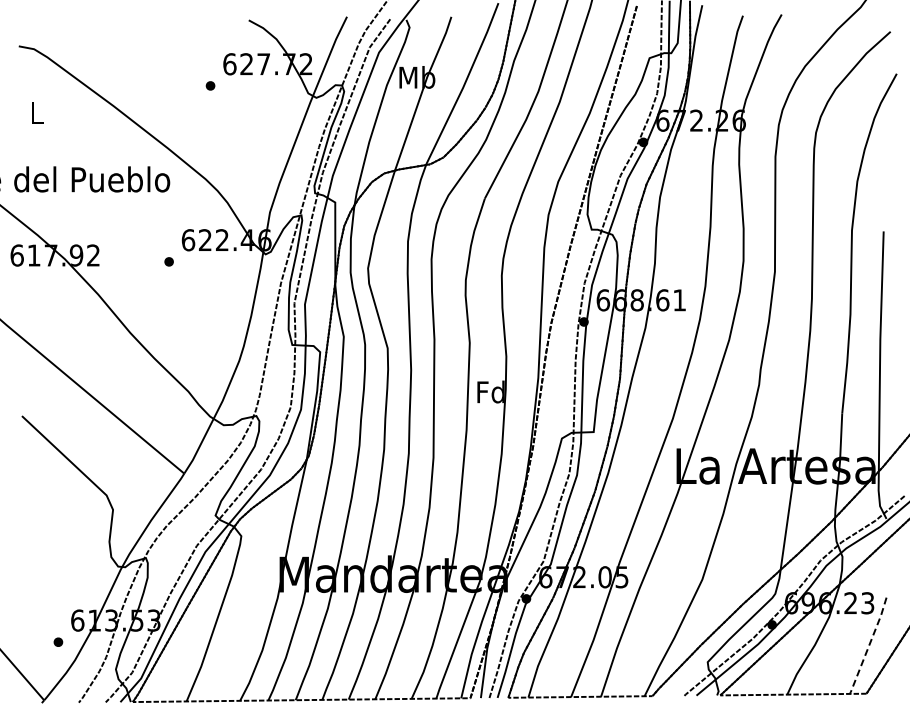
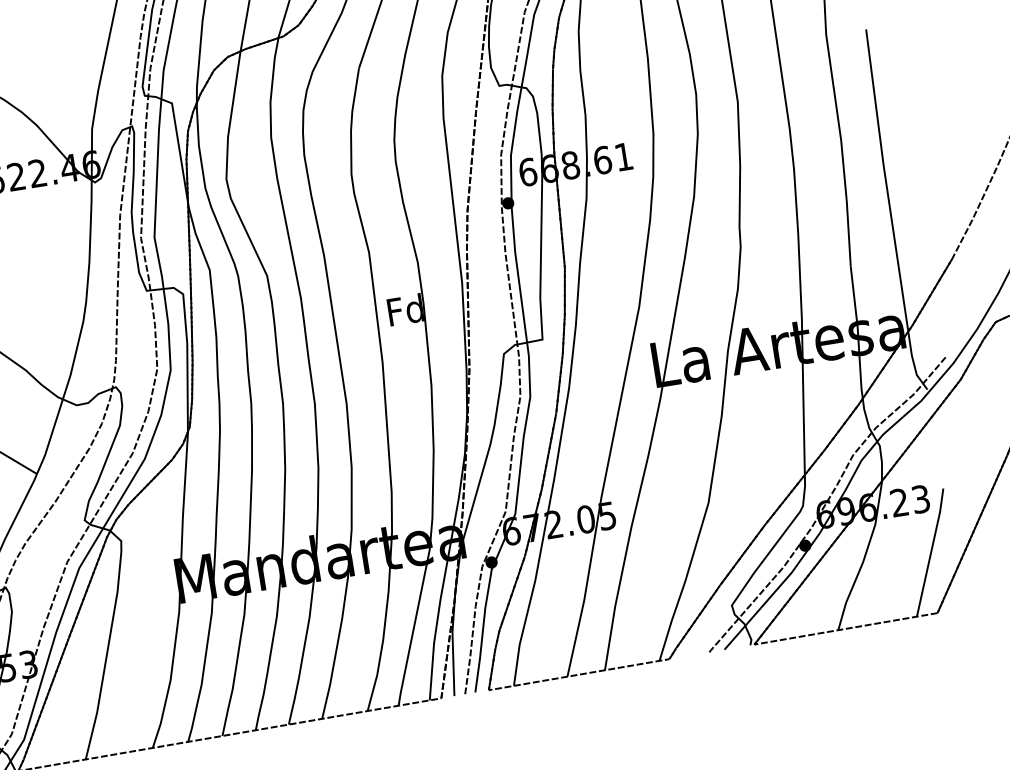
line: (868, 646) -> (930, 553), dashed -> solid

